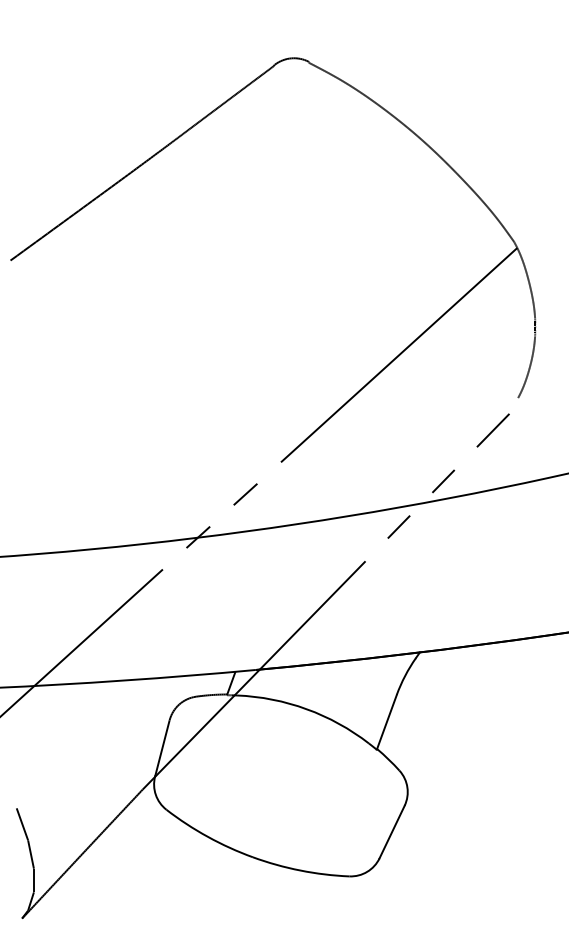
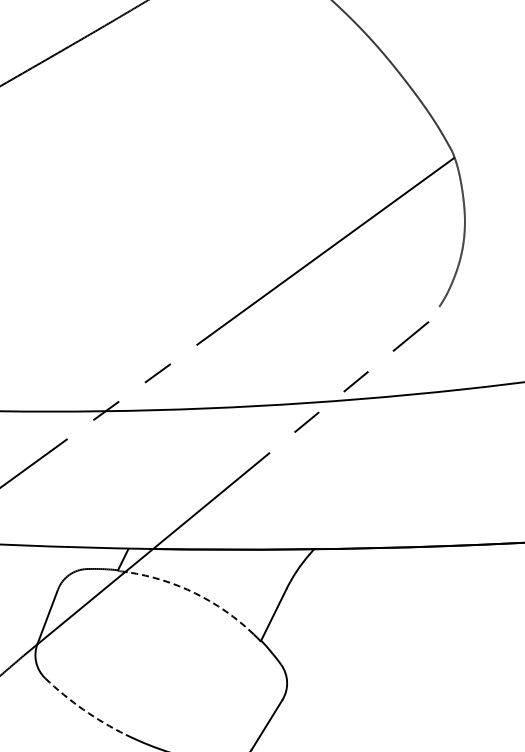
arc: (306, 709) -> (195, 593), solid -> dashed
arc: (207, 836) -> (83, 709), solid -> dashed

